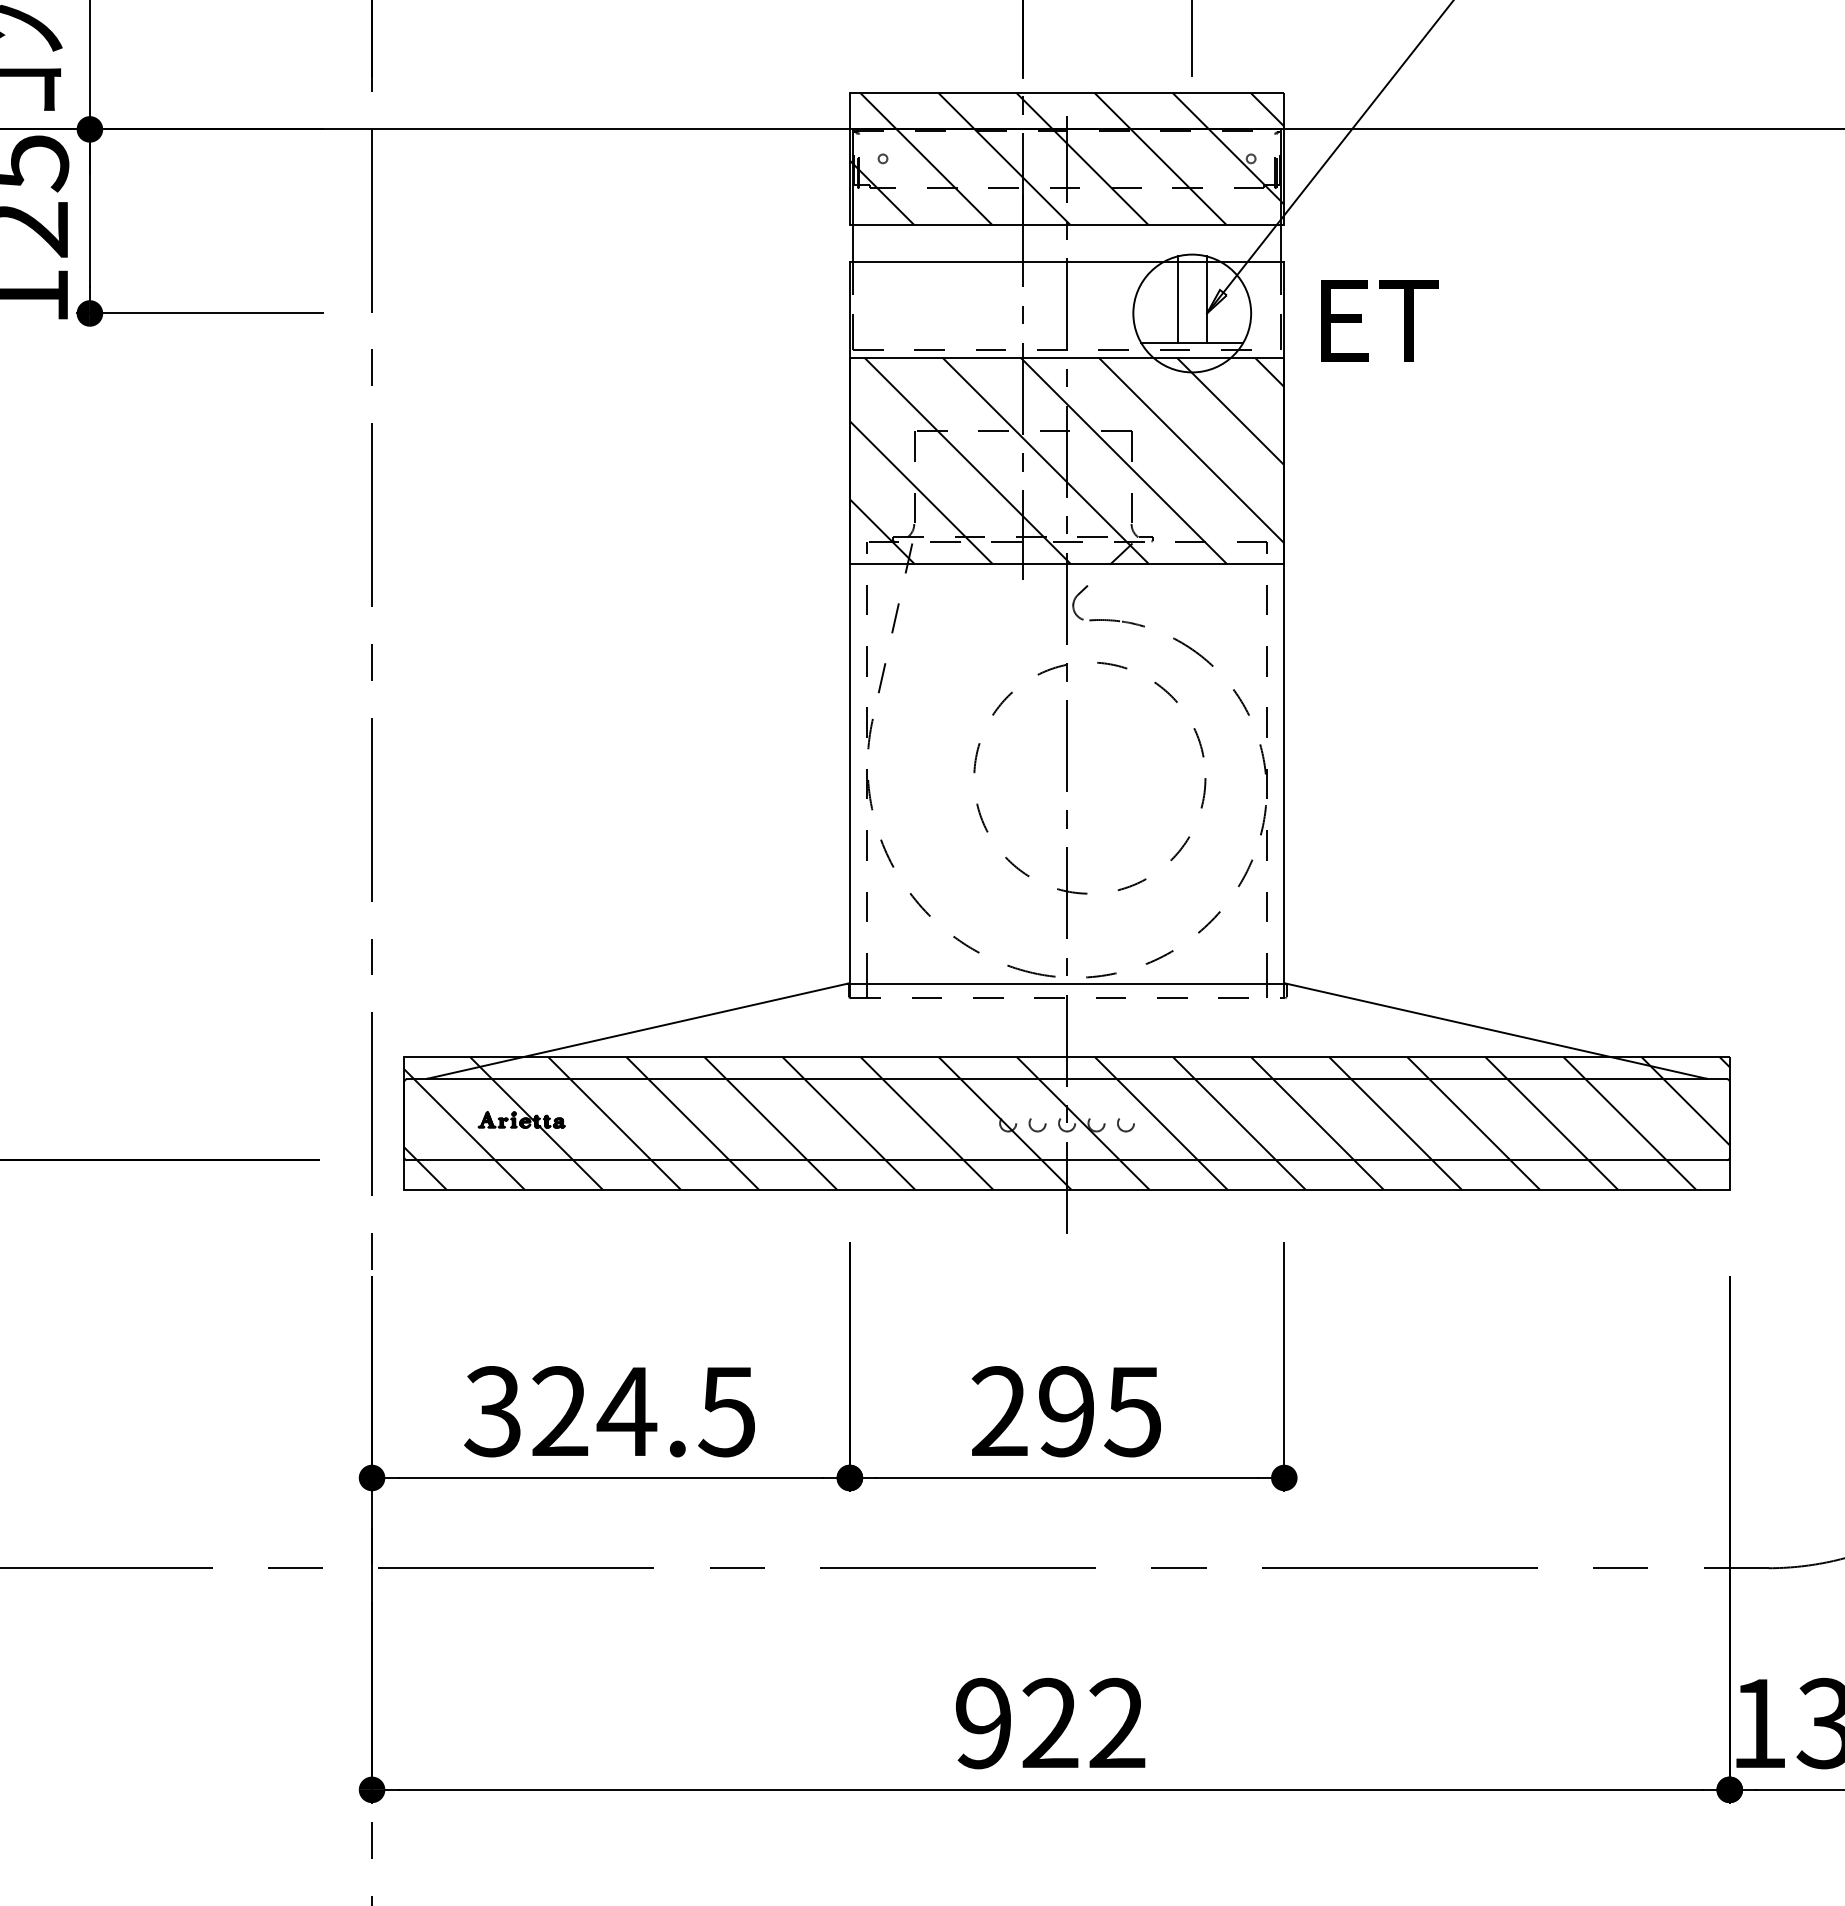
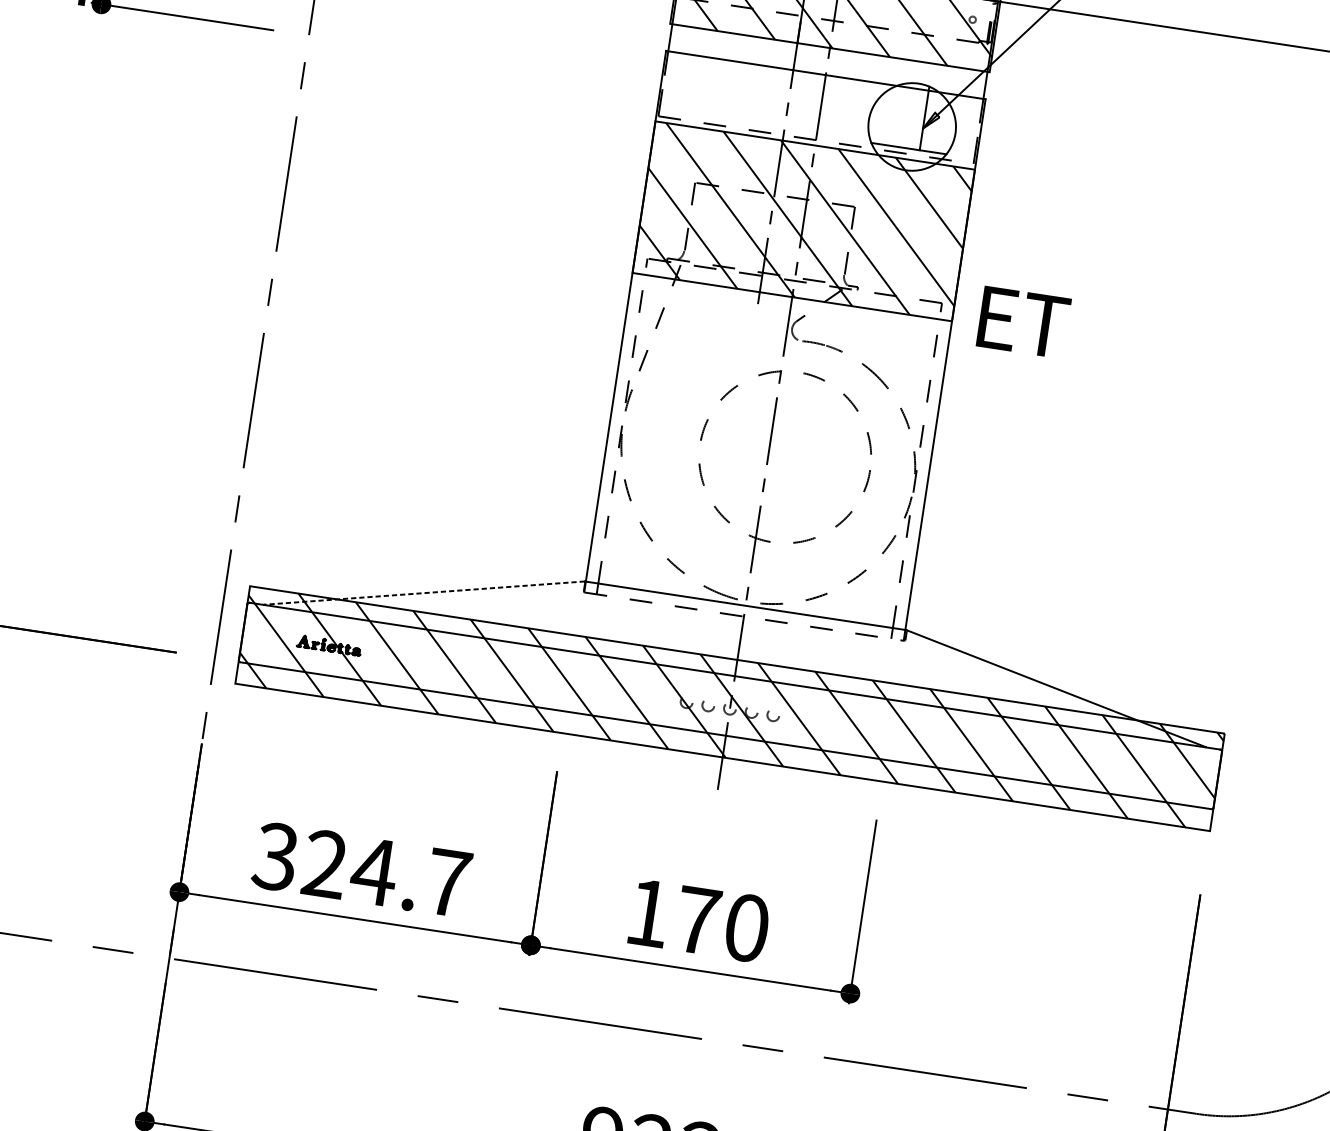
line: (1177, 299) -> (902, 115), removed
text: (1379, 320) -> (1023, 322), moved
line: (637, 1031) -> (424, 593), solid -> dashed
text: (1066, 1411) -> (697, 920), 295 -> 170
text: (726, 1412) -> (447, 883), 324.5 -> 324.7

